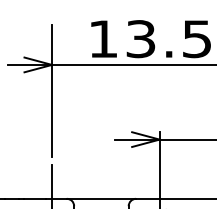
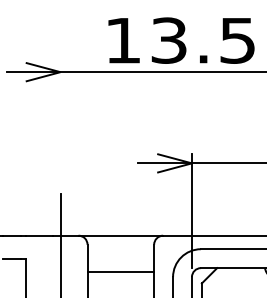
line: (52, 90) -> (60, 103), removed

